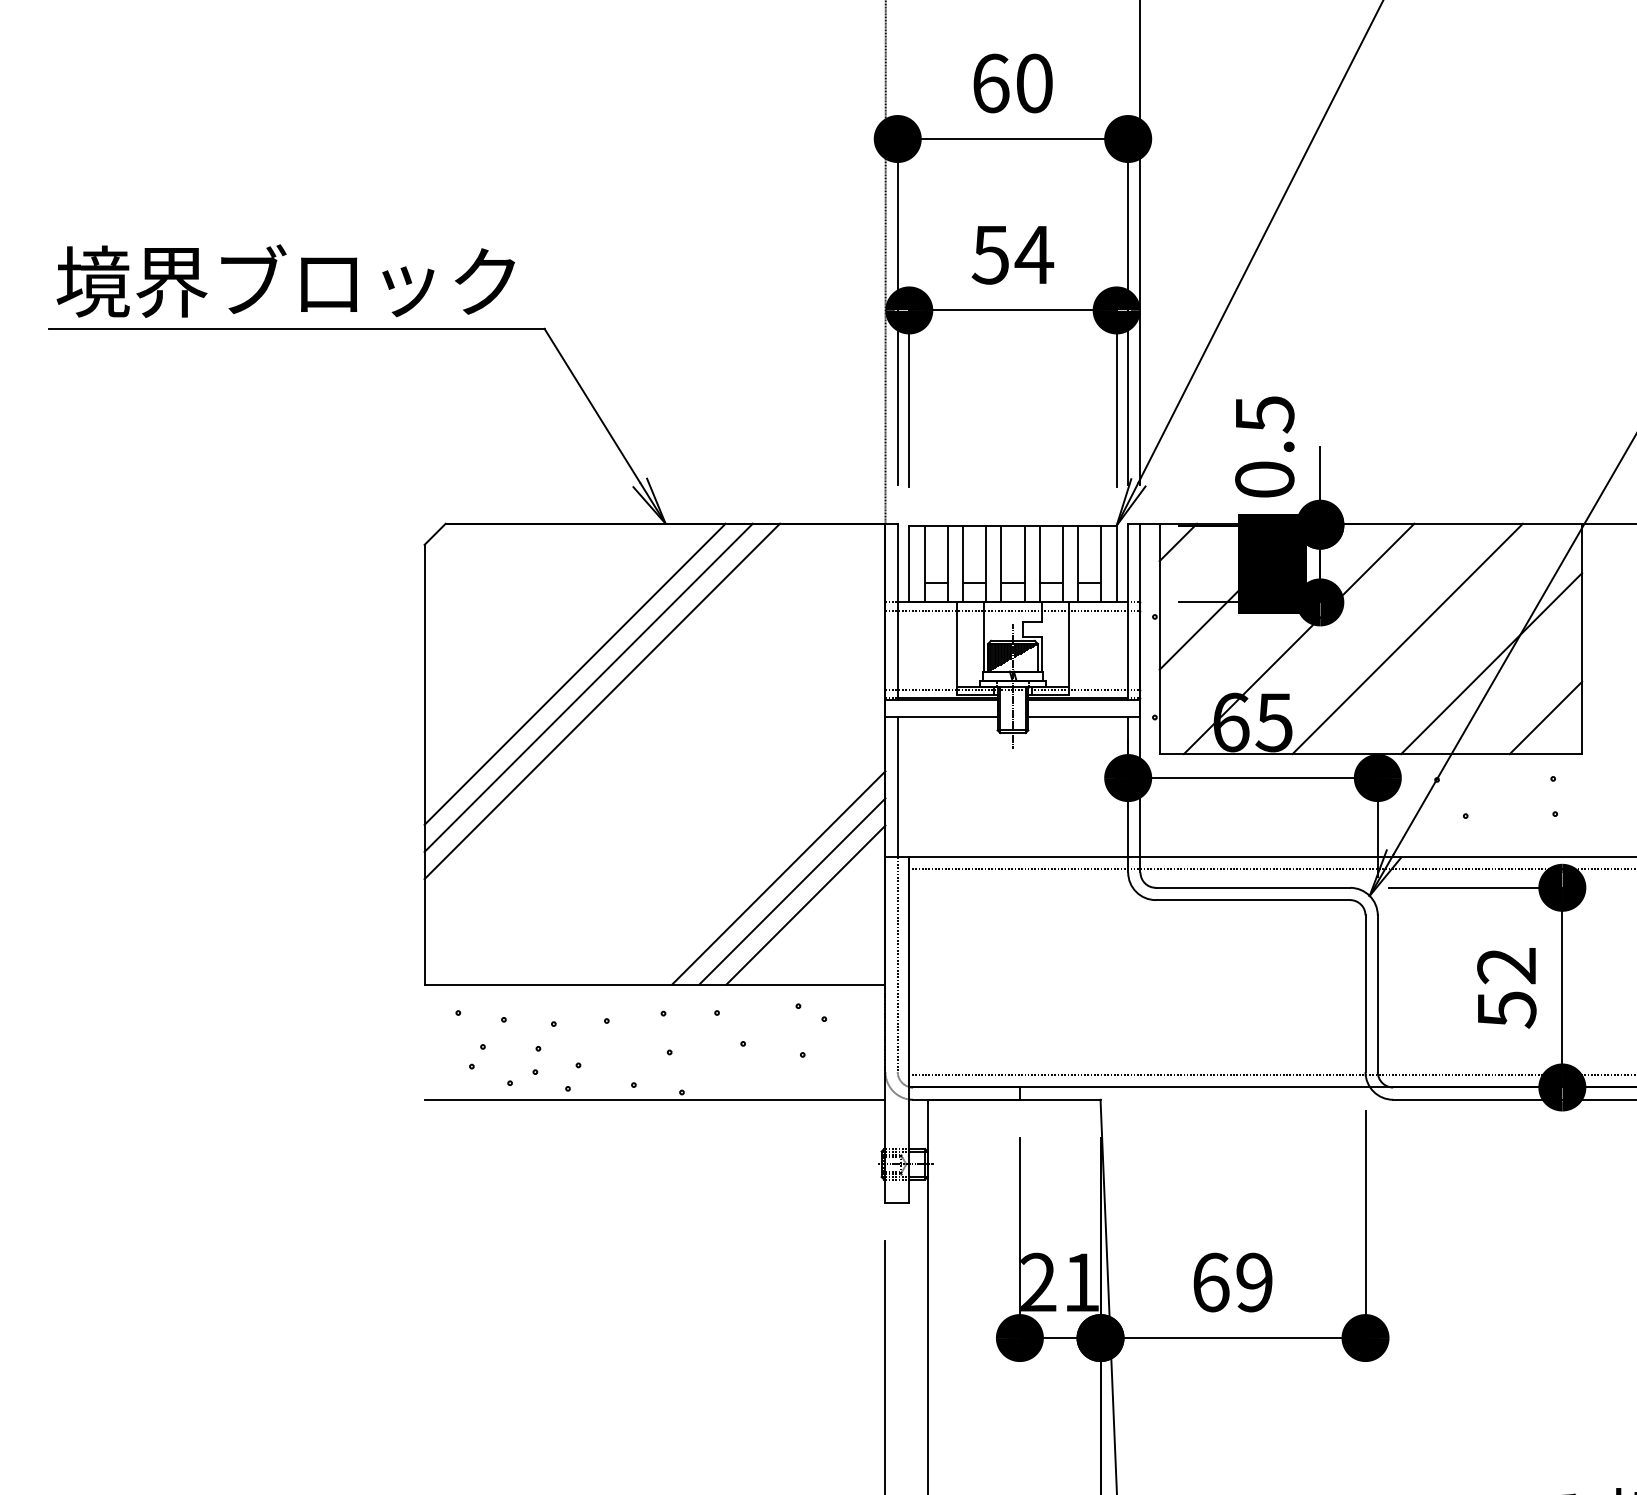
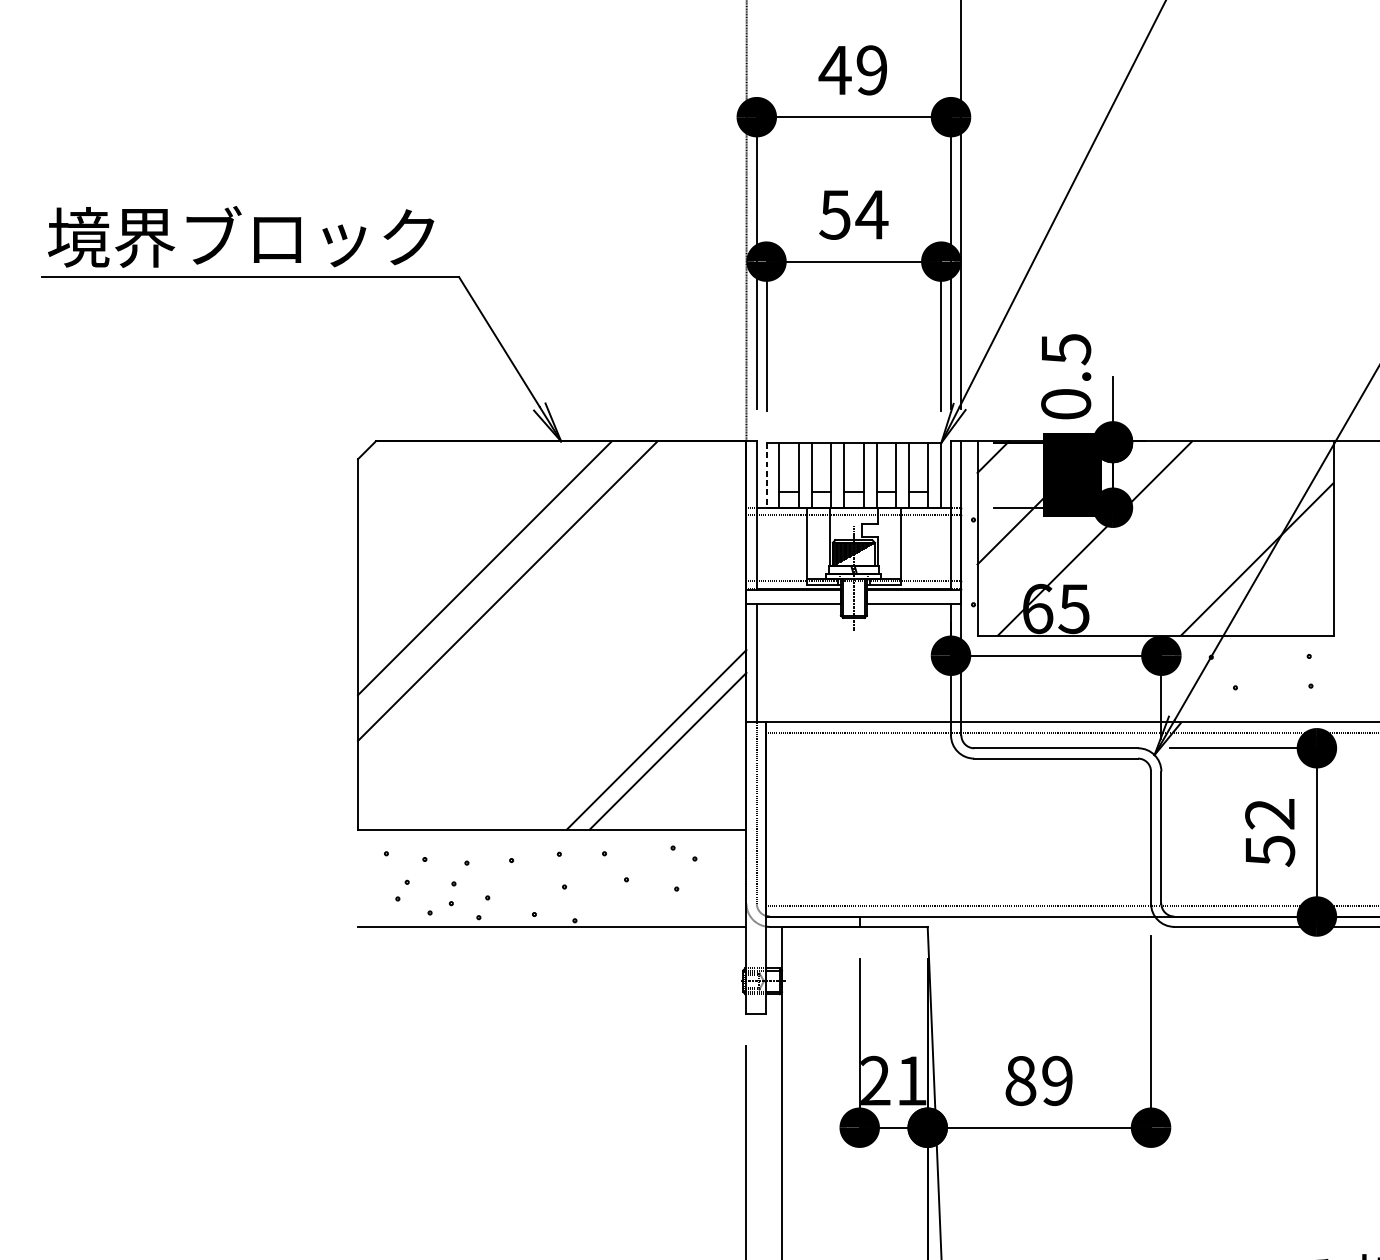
text: (1011, 83) -> (852, 70), 60 -> 49
line: (909, 564) -> (766, 475), solid -> dashed
line: (1407, 638) -> (1186, 538), removed
line: (588, 687) -> (496, 579), removed
line: (1545, 717) -> (1302, 604), removed
line: (805, 904) -> (679, 762), removed
text: (1211, 1282) -> (1021, 1080), 69 -> 89

